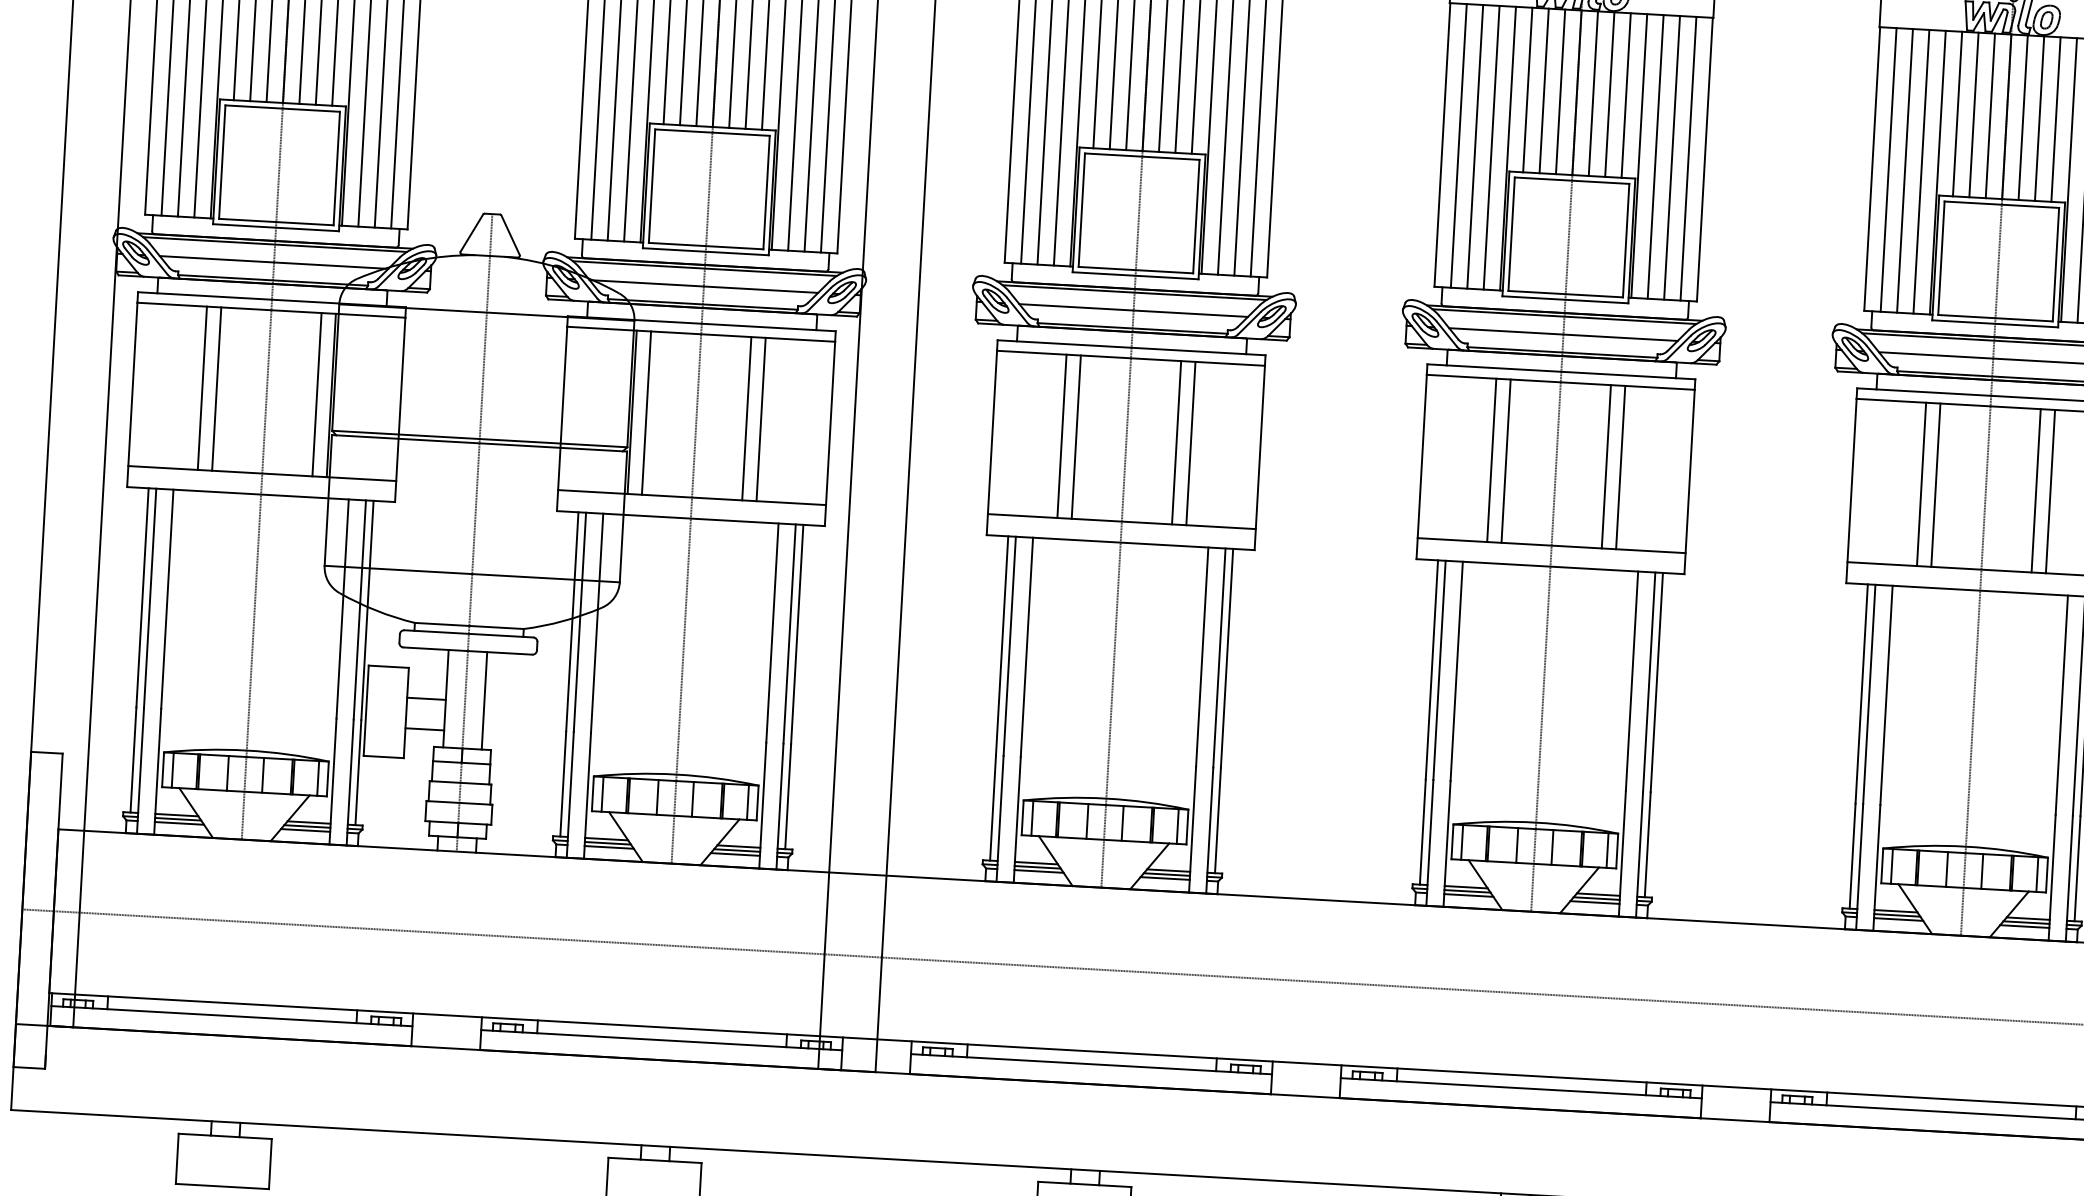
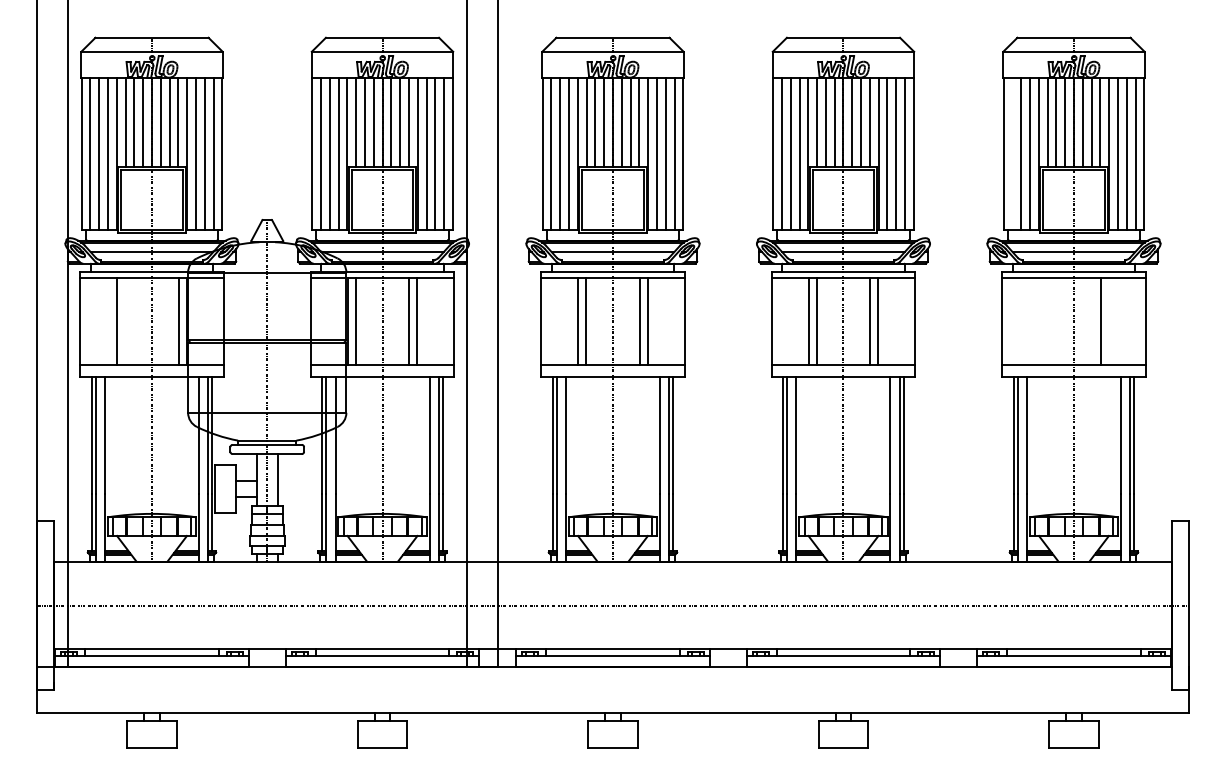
line: (1888, 170) -> (1012, 154), removed
line: (217, 389) -> (125, 321), removed
line: (1921, 484) -> (1039, 321), removed
line: (1936, 485) -> (1047, 321), removed
line: (2050, 491) -> (1108, 321), removed

